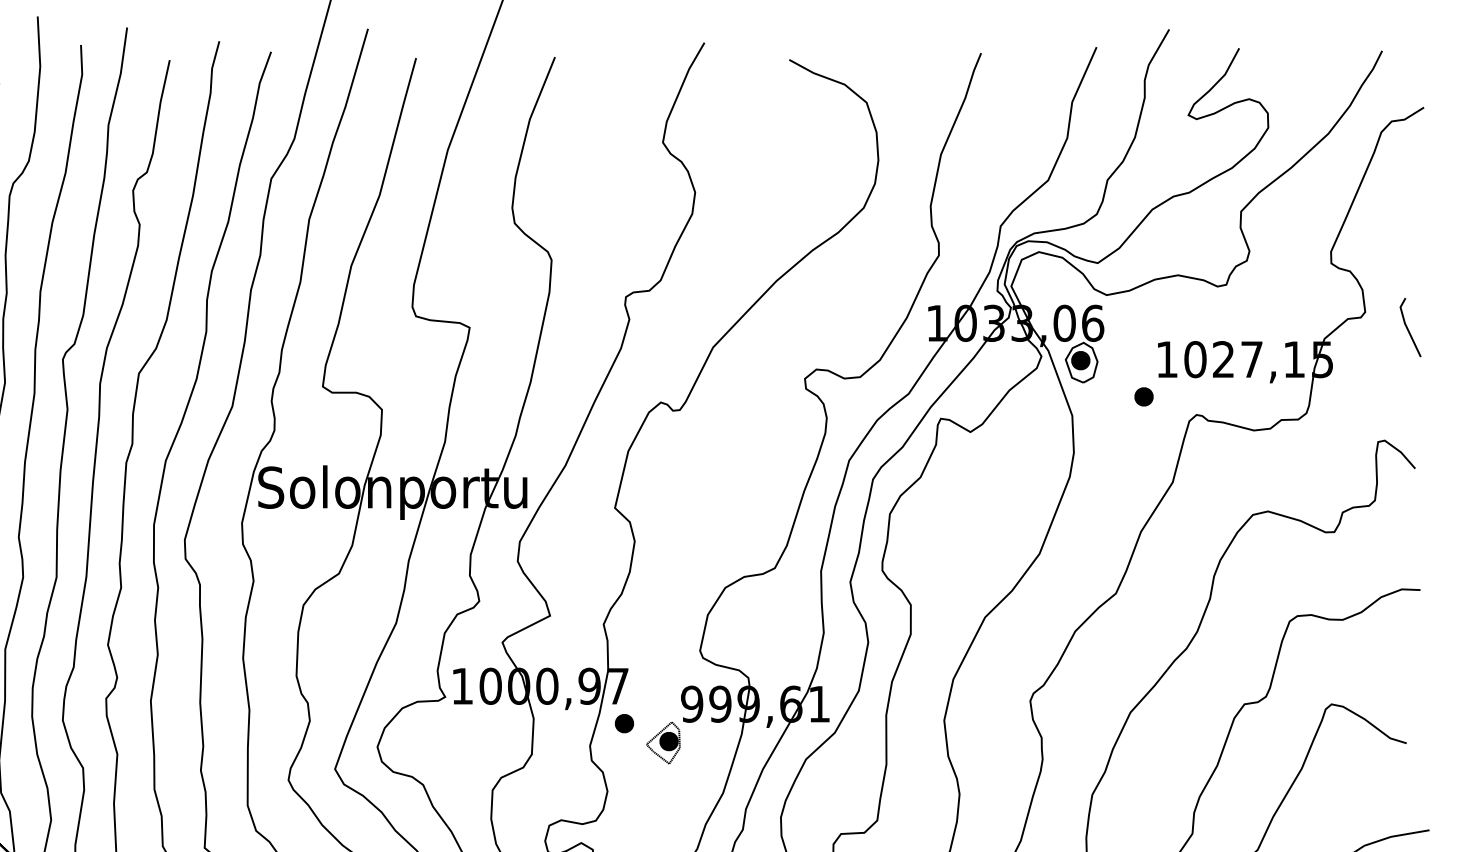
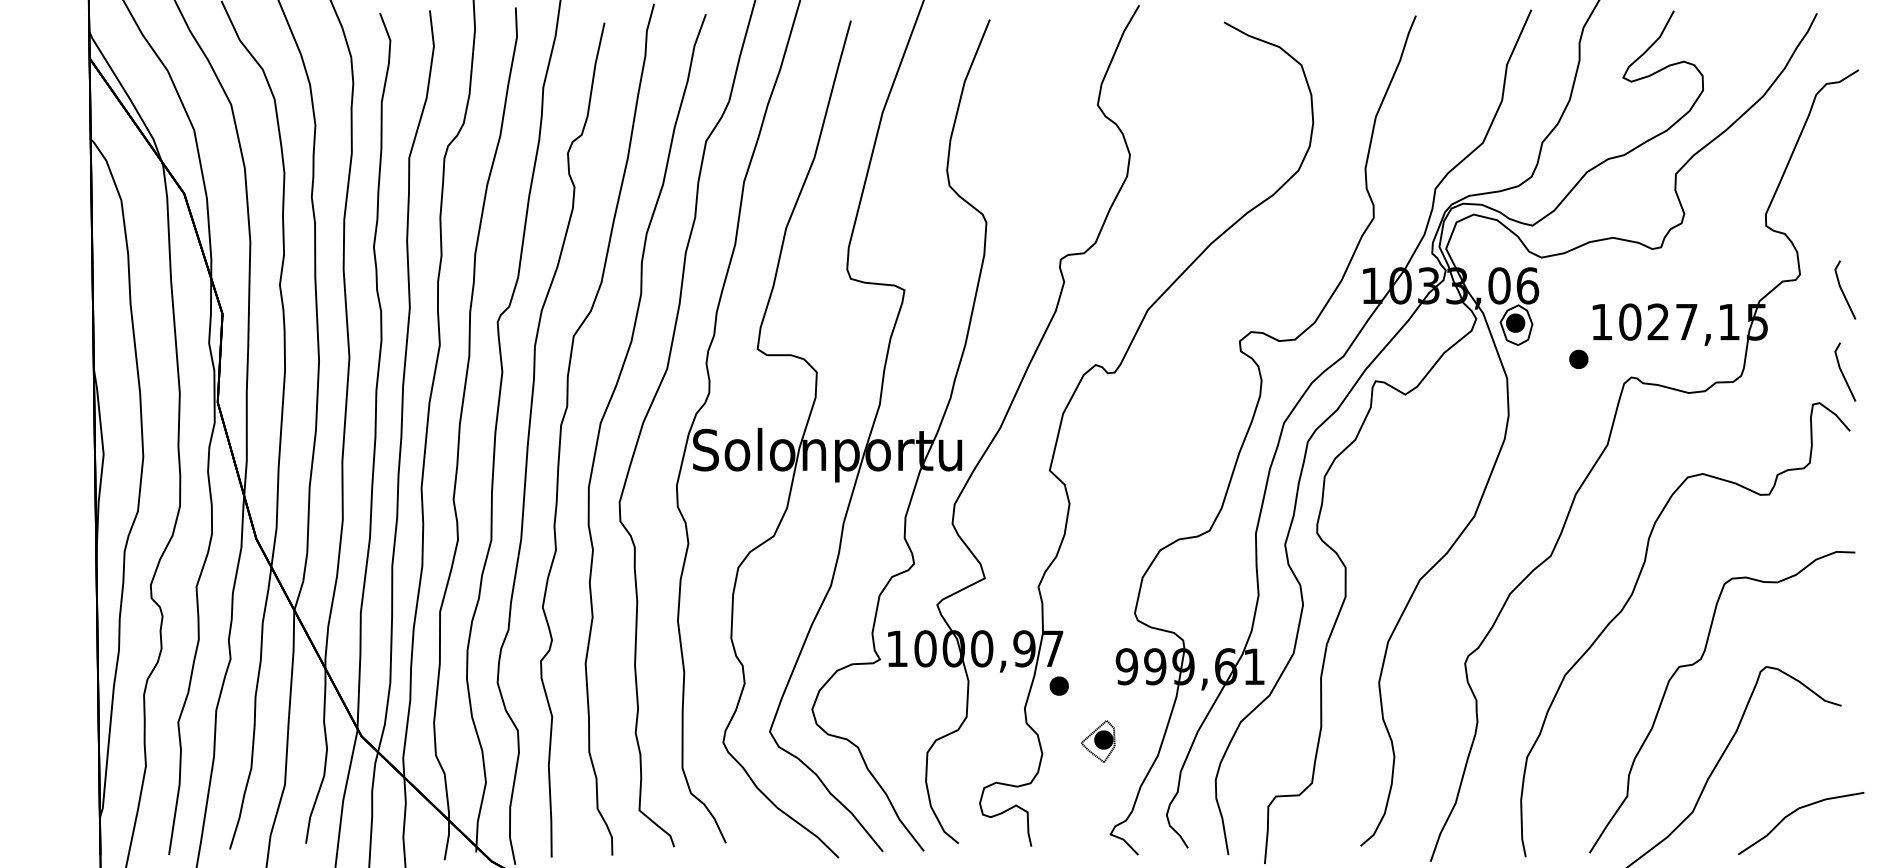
line: (1408, 410) -> (1843, 373), added
part: (663, 742) -> (1098, 741), moved

